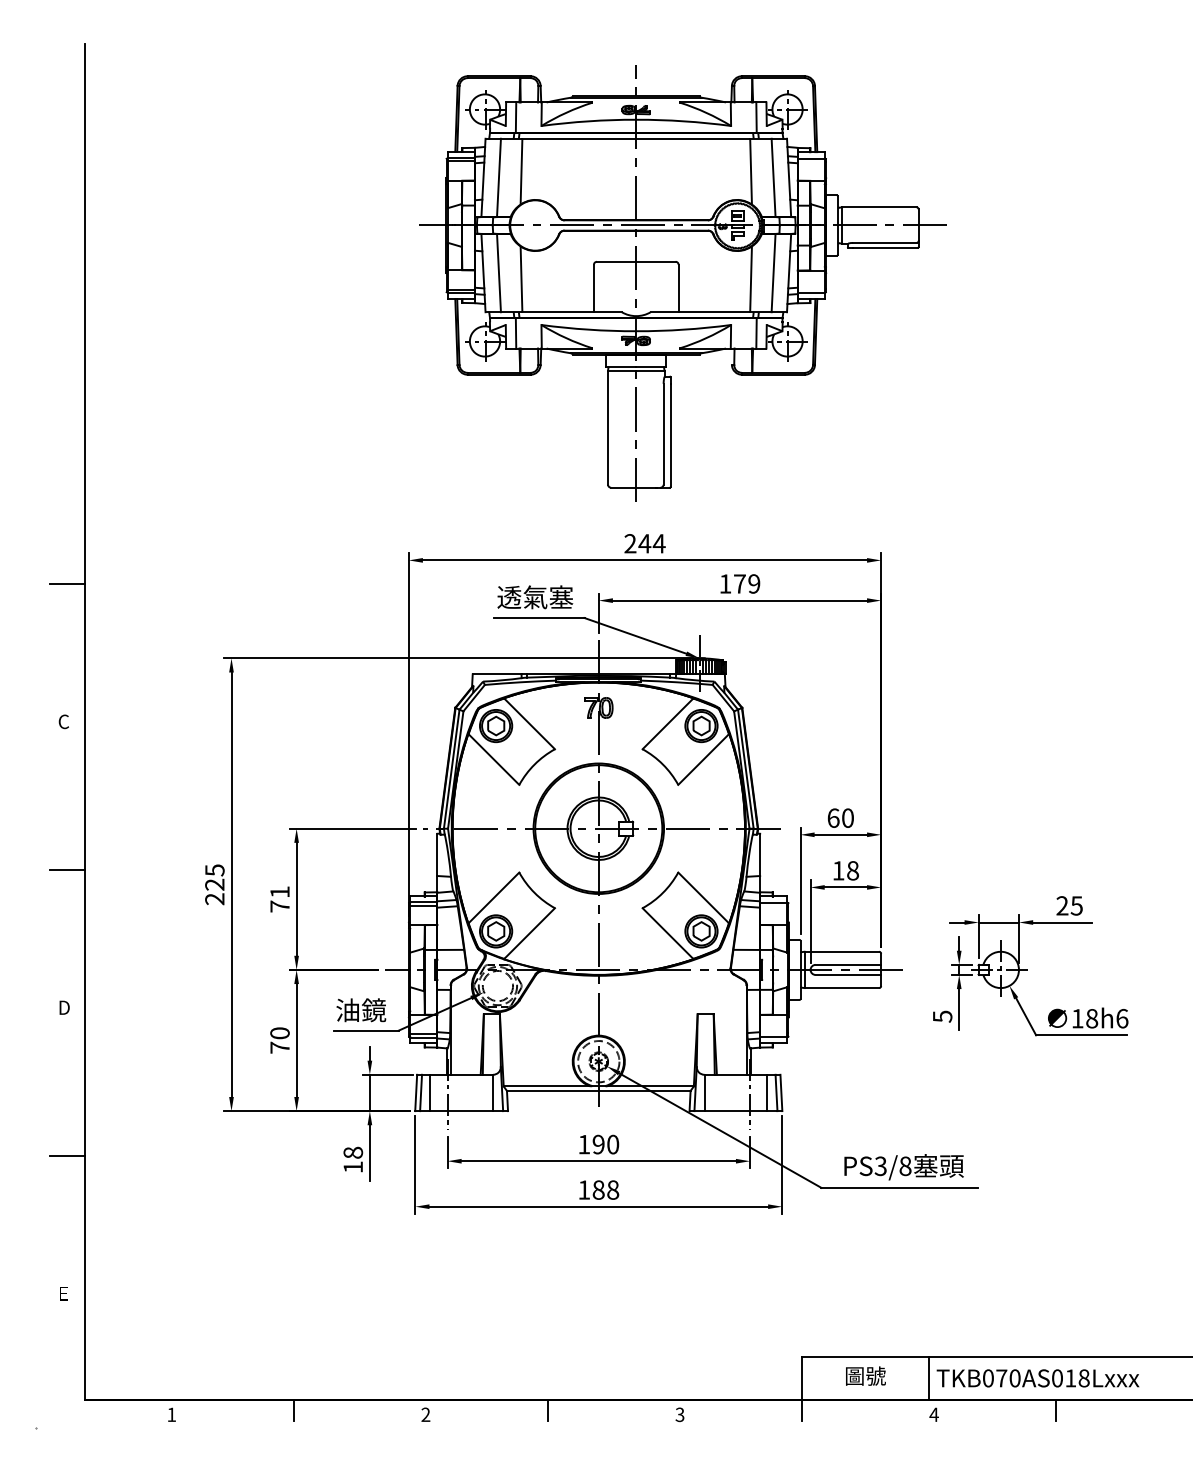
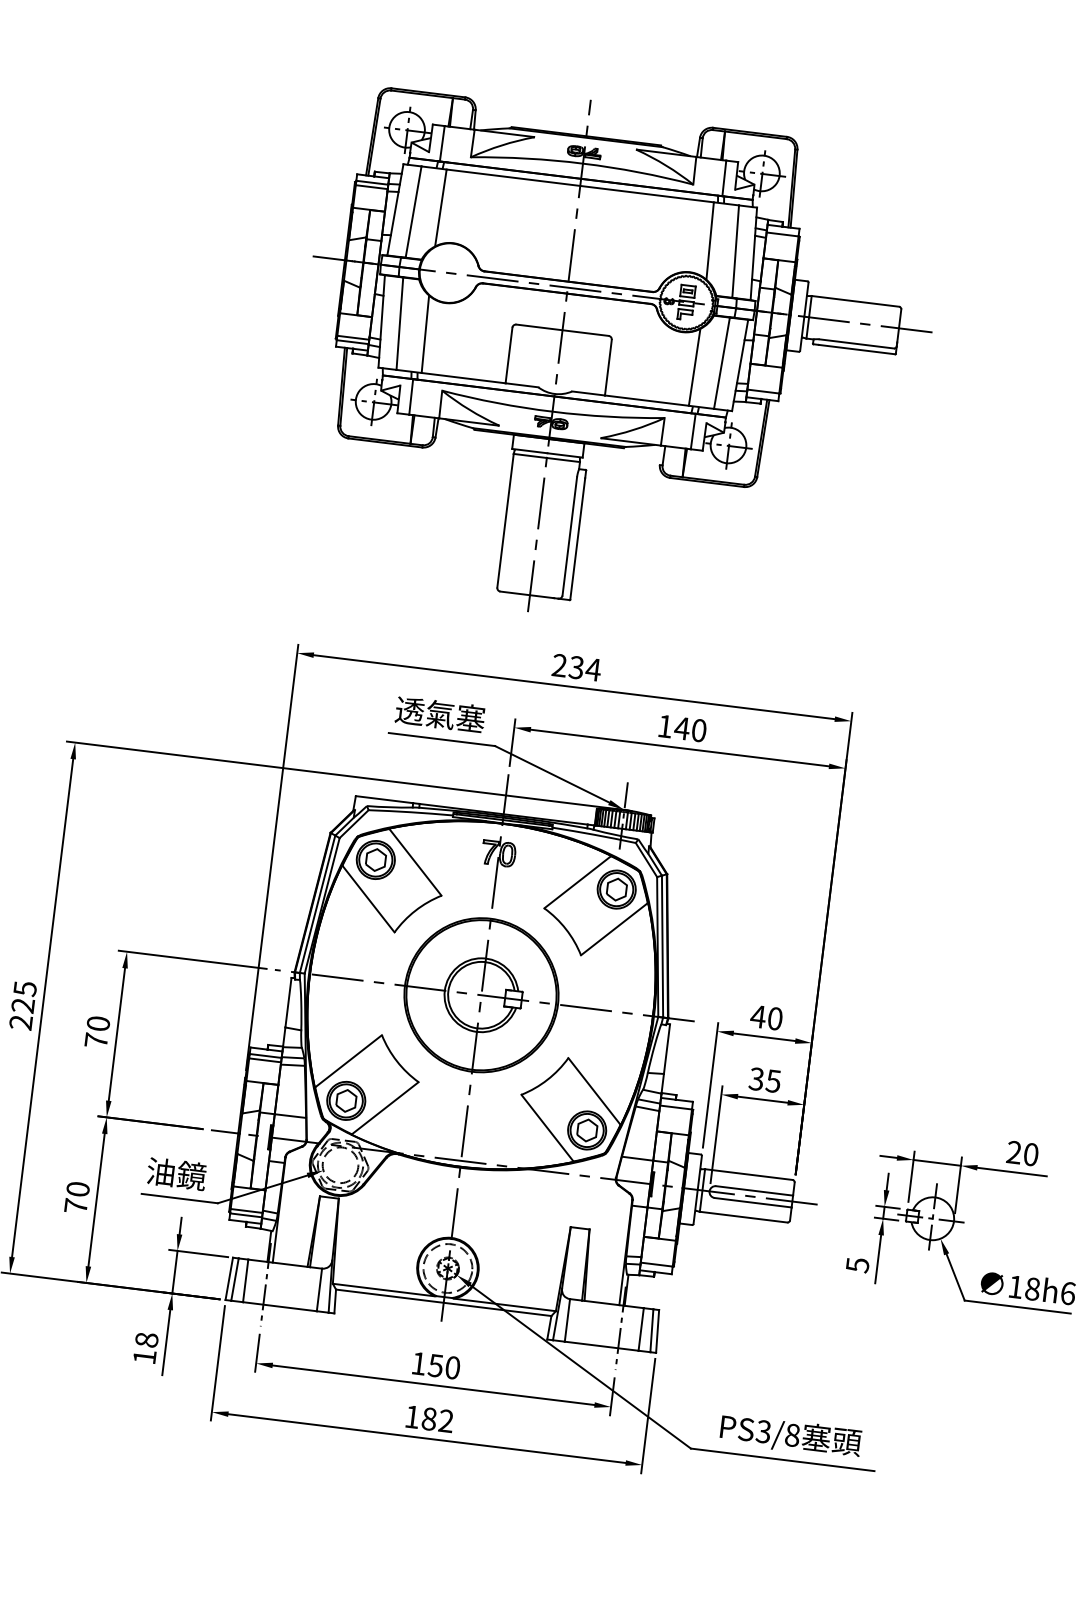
part: (682, 283) -> (613, 362), moved
text: (644, 543) -> (576, 667), 244 -> 234
text: (746, 583) -> (690, 728), 179 -> 140
text: (833, 817) -> (758, 1015), 60 -> 40
text: (845, 870) -> (764, 1079), 18 -> 35
text: (279, 891) -> (97, 1022), 71 -> 70
text: (1076, 905) -> (1030, 1154), 25 -> 20
text: (598, 1144) -> (435, 1365), 190 -> 150
text: (613, 1189) -> (446, 1420), 188 -> 182

